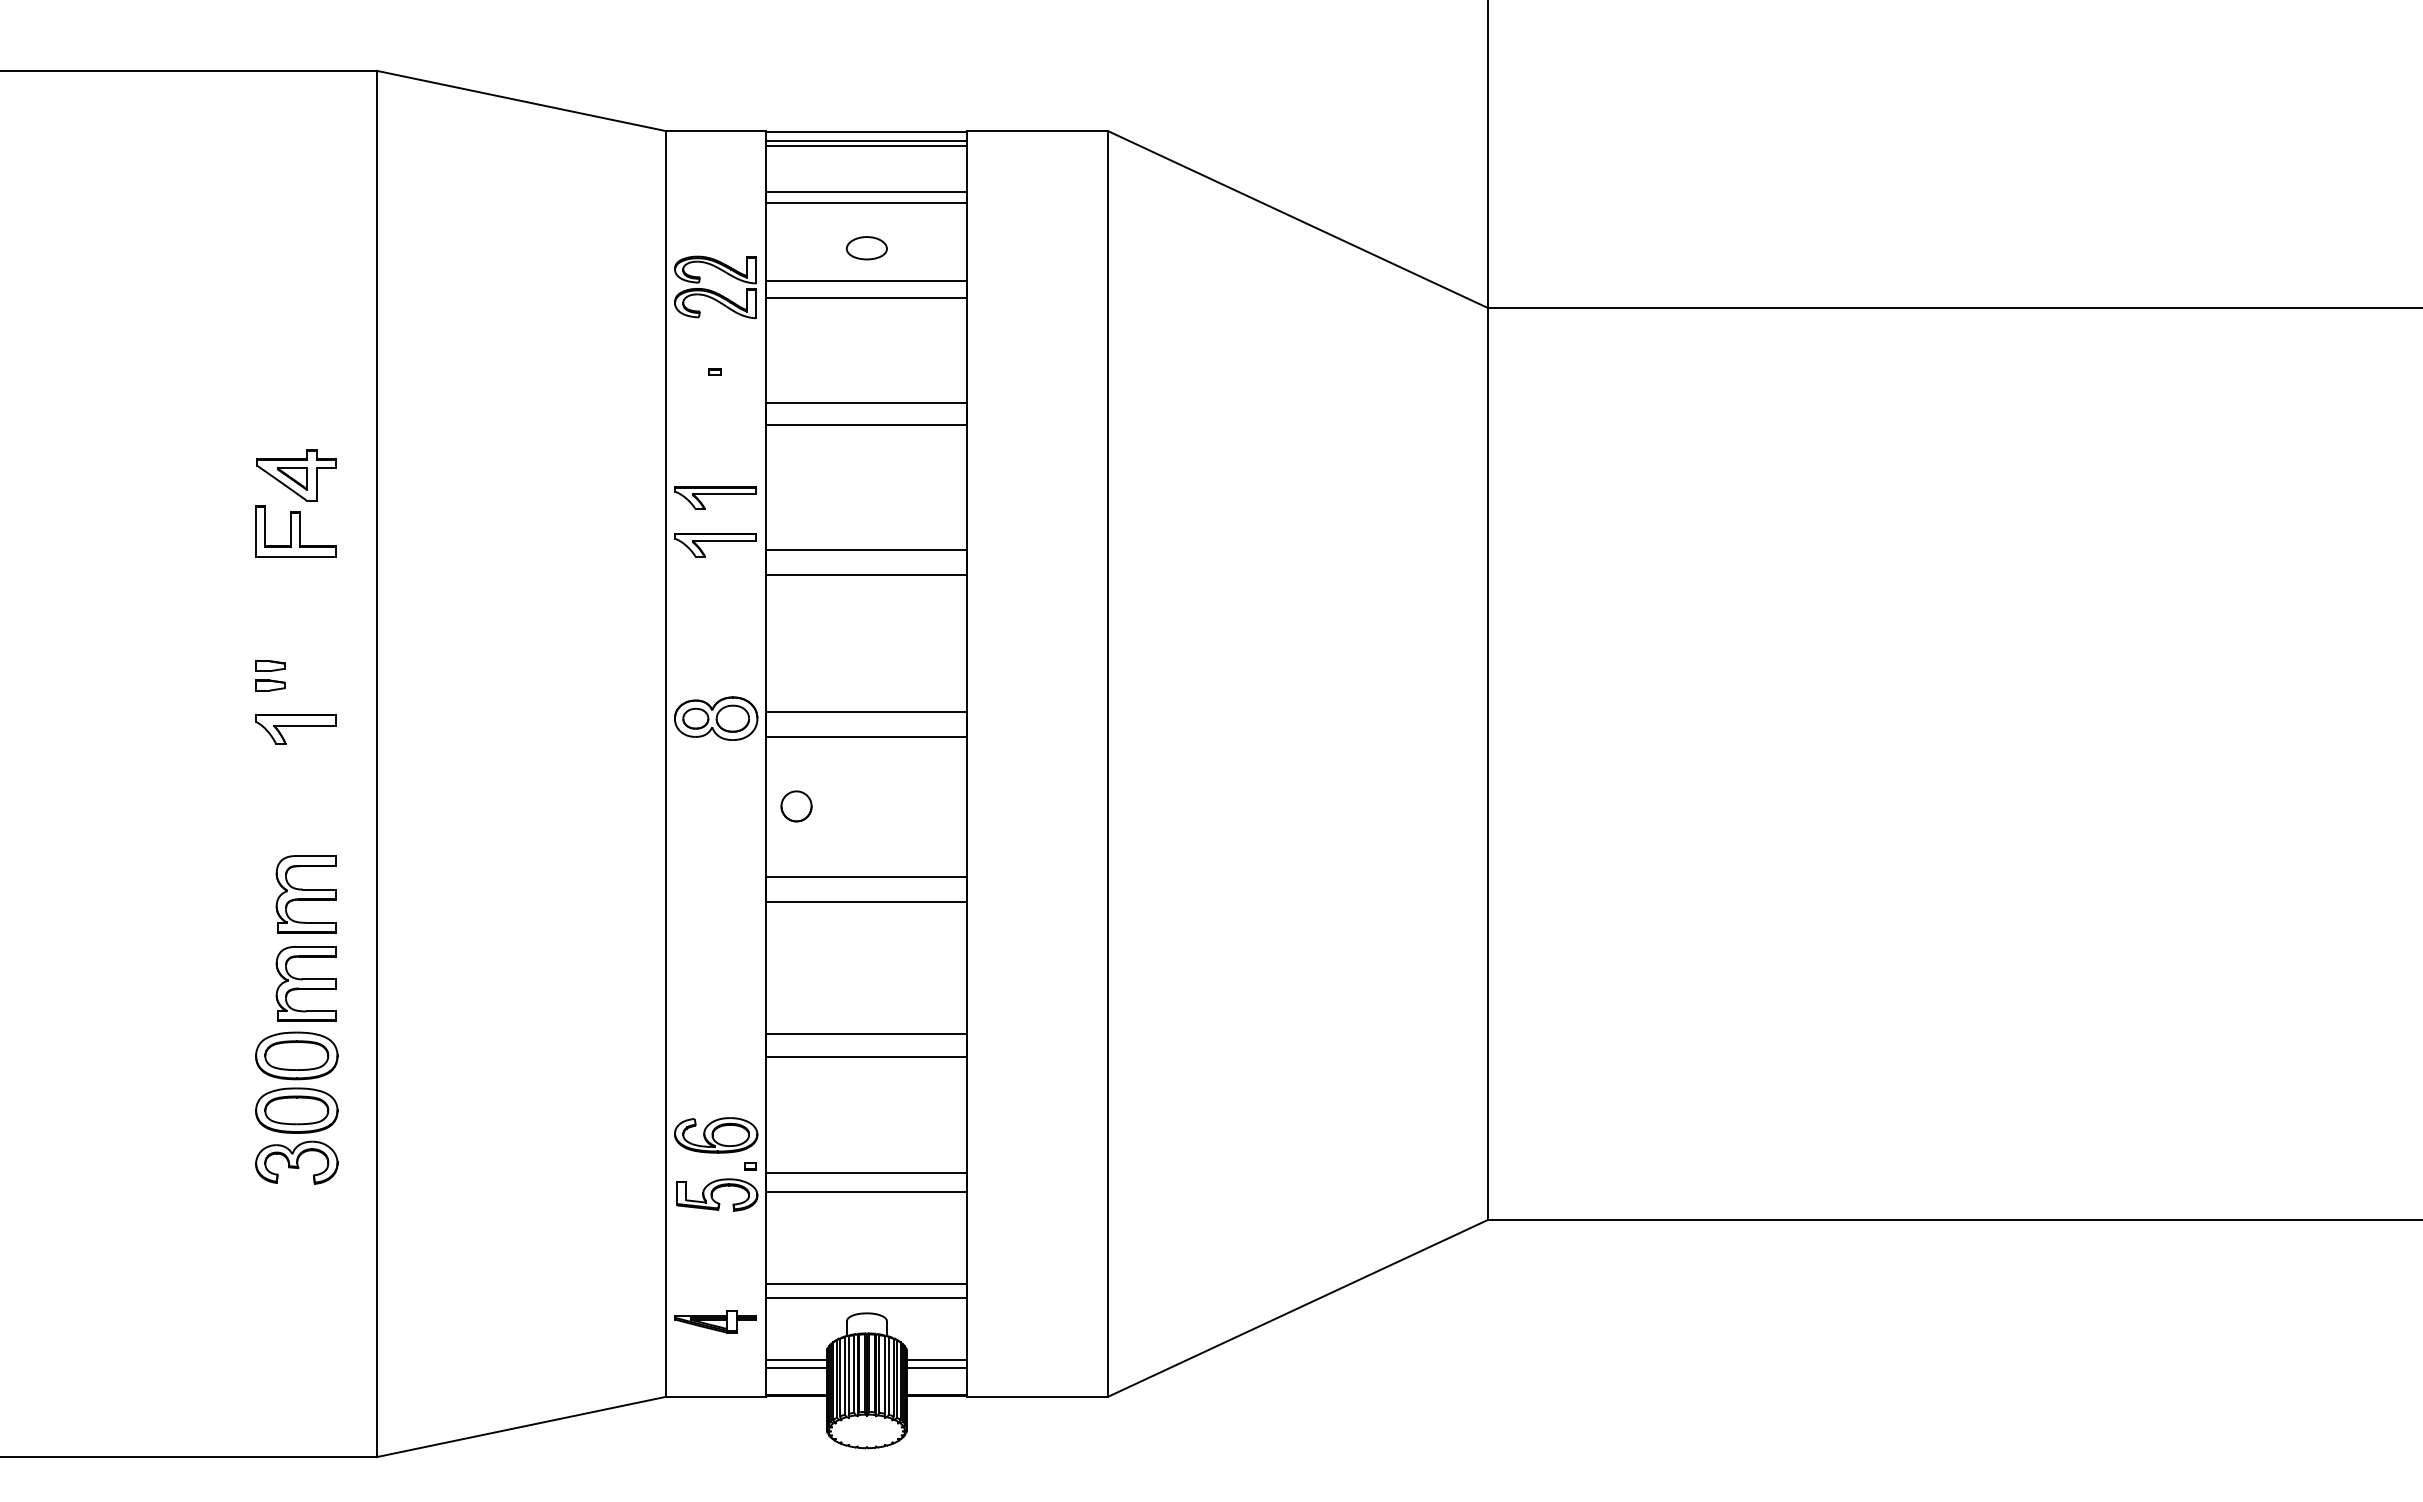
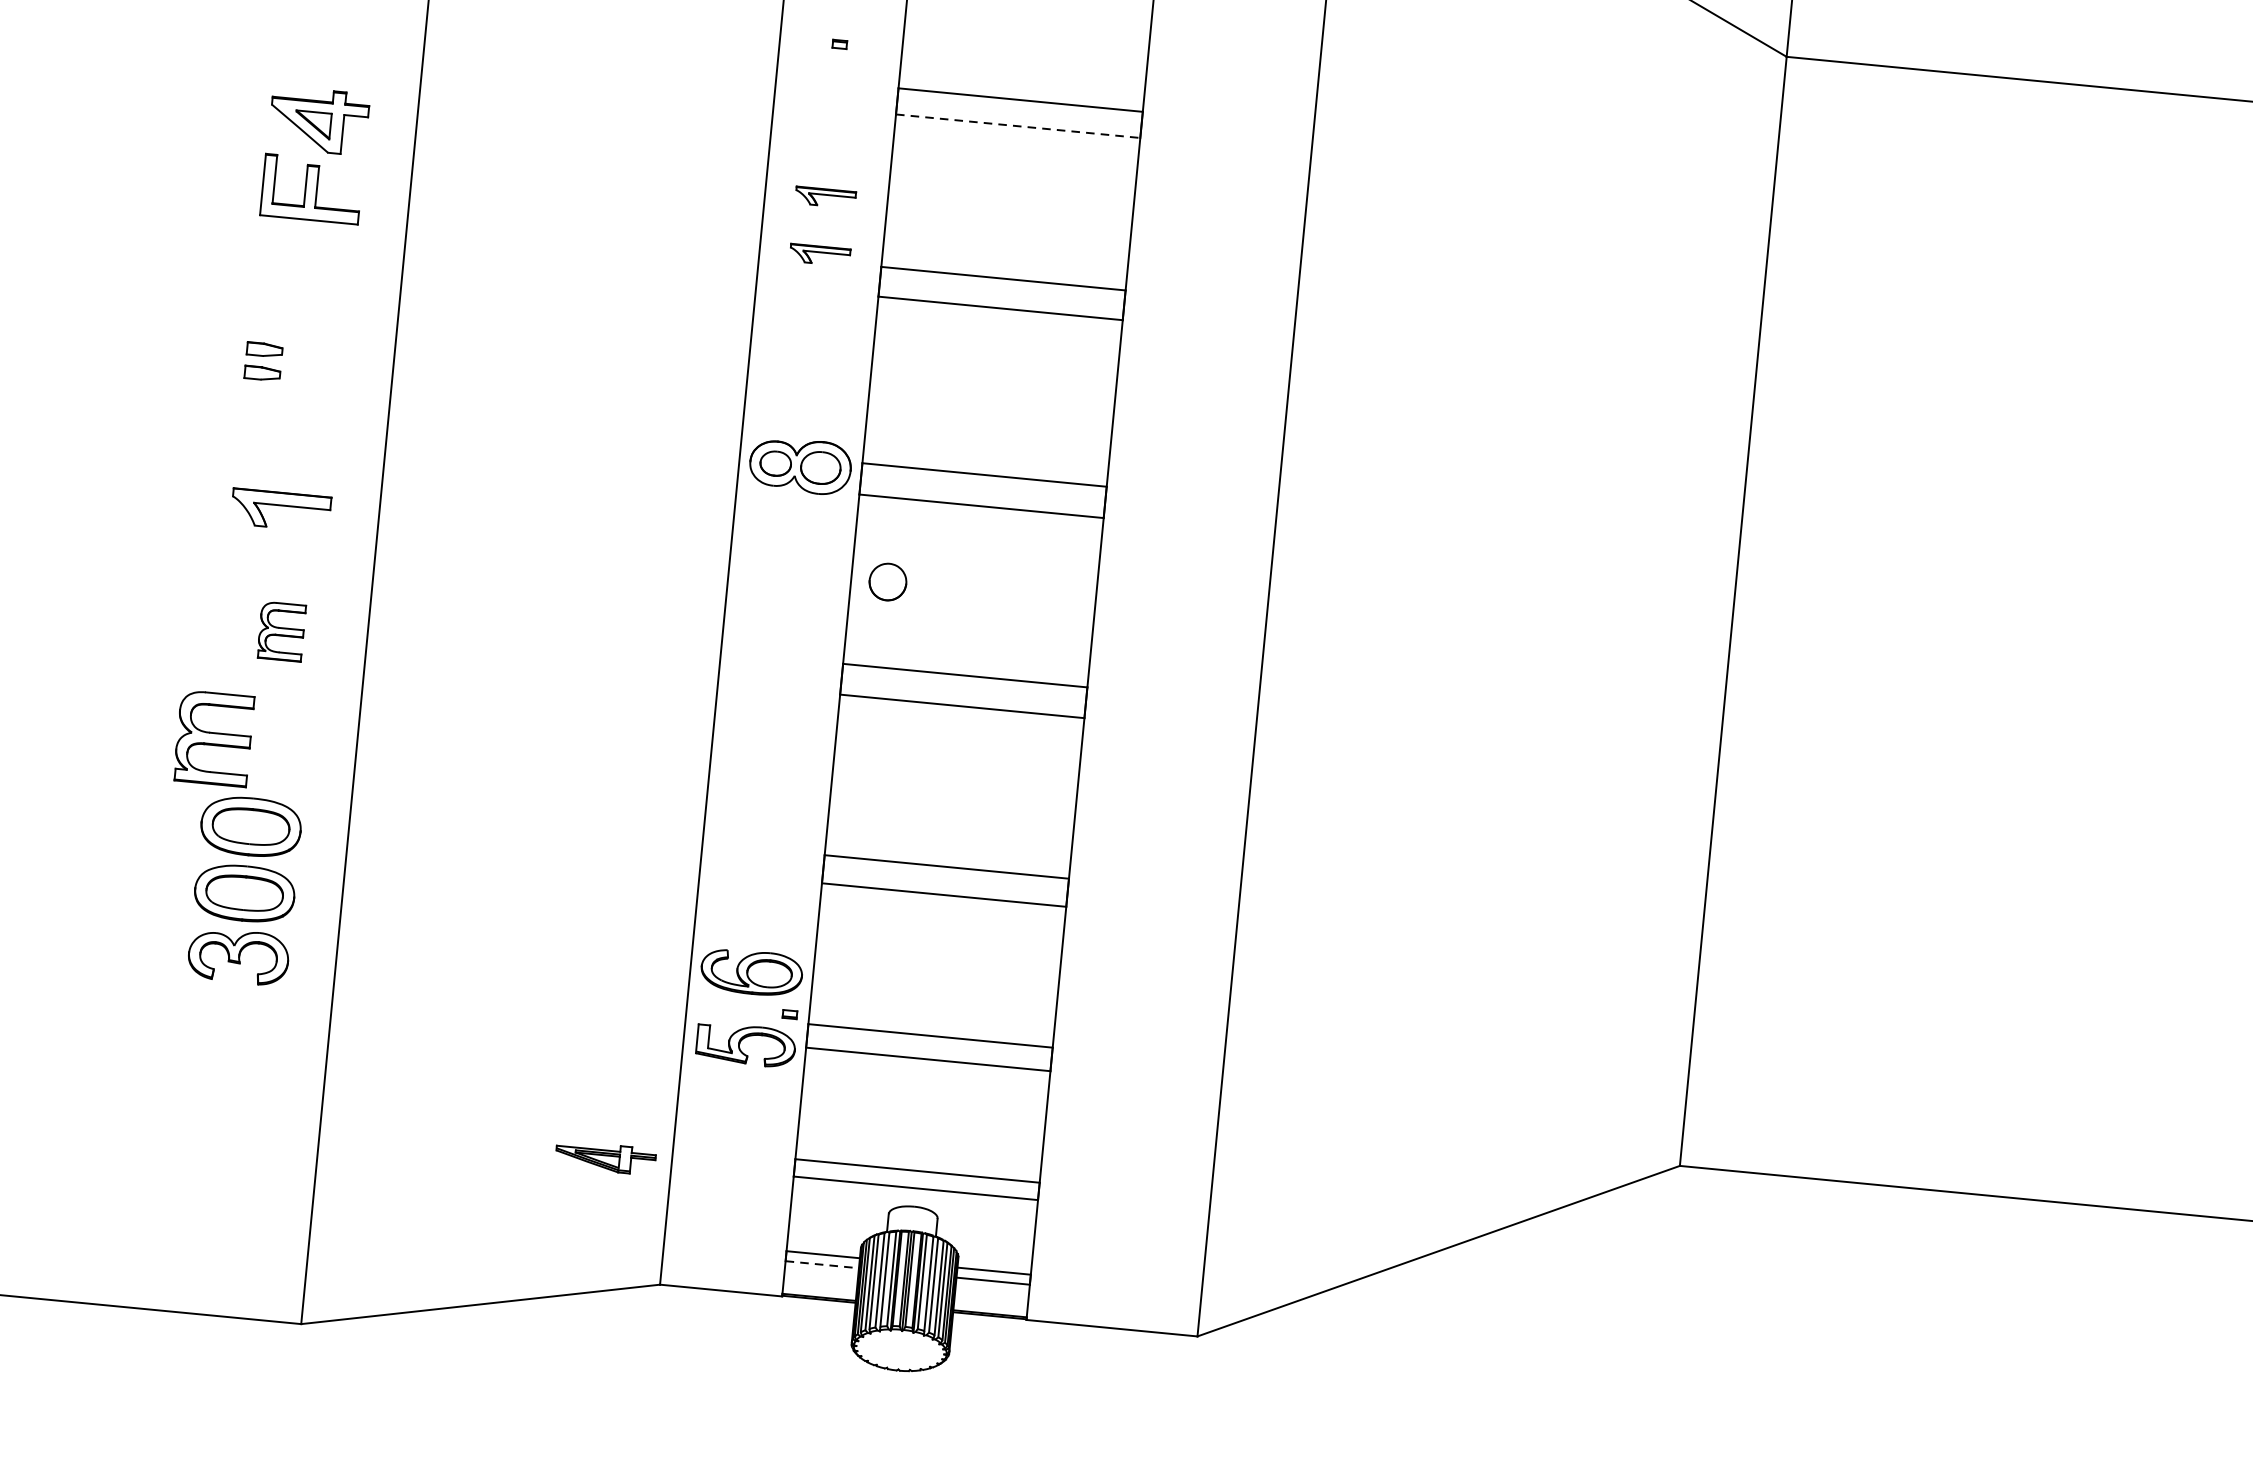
line: (867, 424) -> (1018, 126), solid -> dashed
part: (715, 497) -> (825, 196), size x0.6
part: (715, 545) -> (819, 255), size x0.6
part: (295, 729) -> (280, 510), moved
part: (305, 894) -> (280, 631), size x0.6
part: (305, 983) -> (212, 738), moved
part: (715, 1321) -> (605, 1157), moved
line: (797, 1367) -> (823, 1264), solid -> dashed

